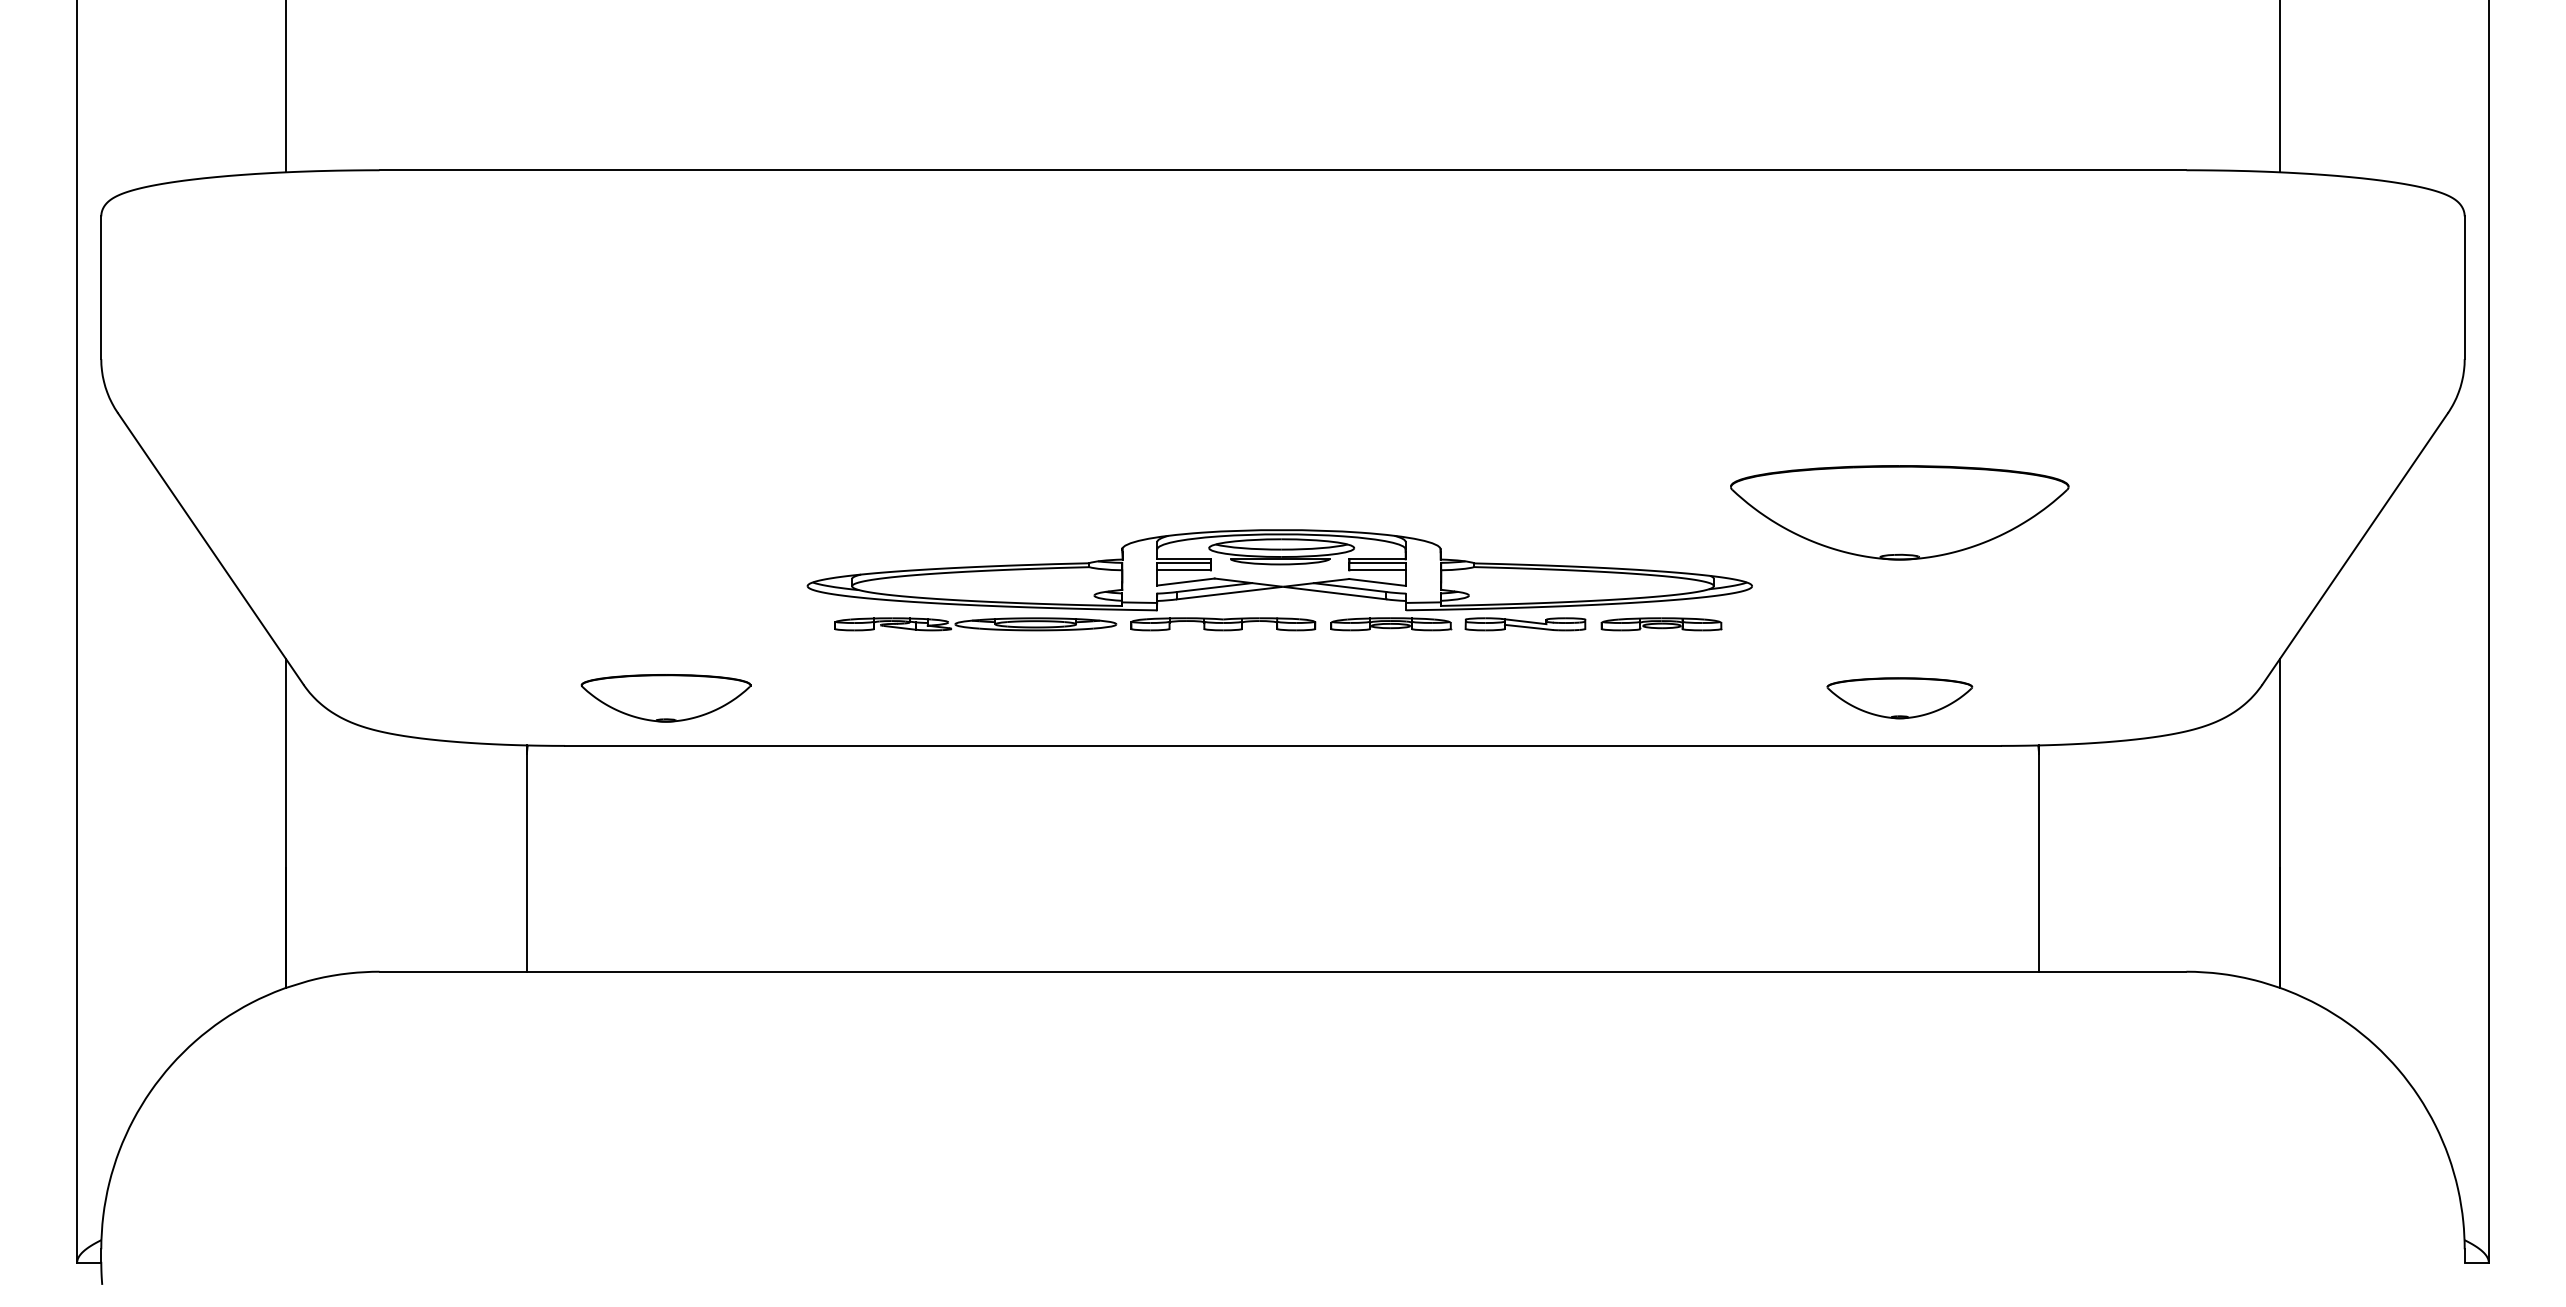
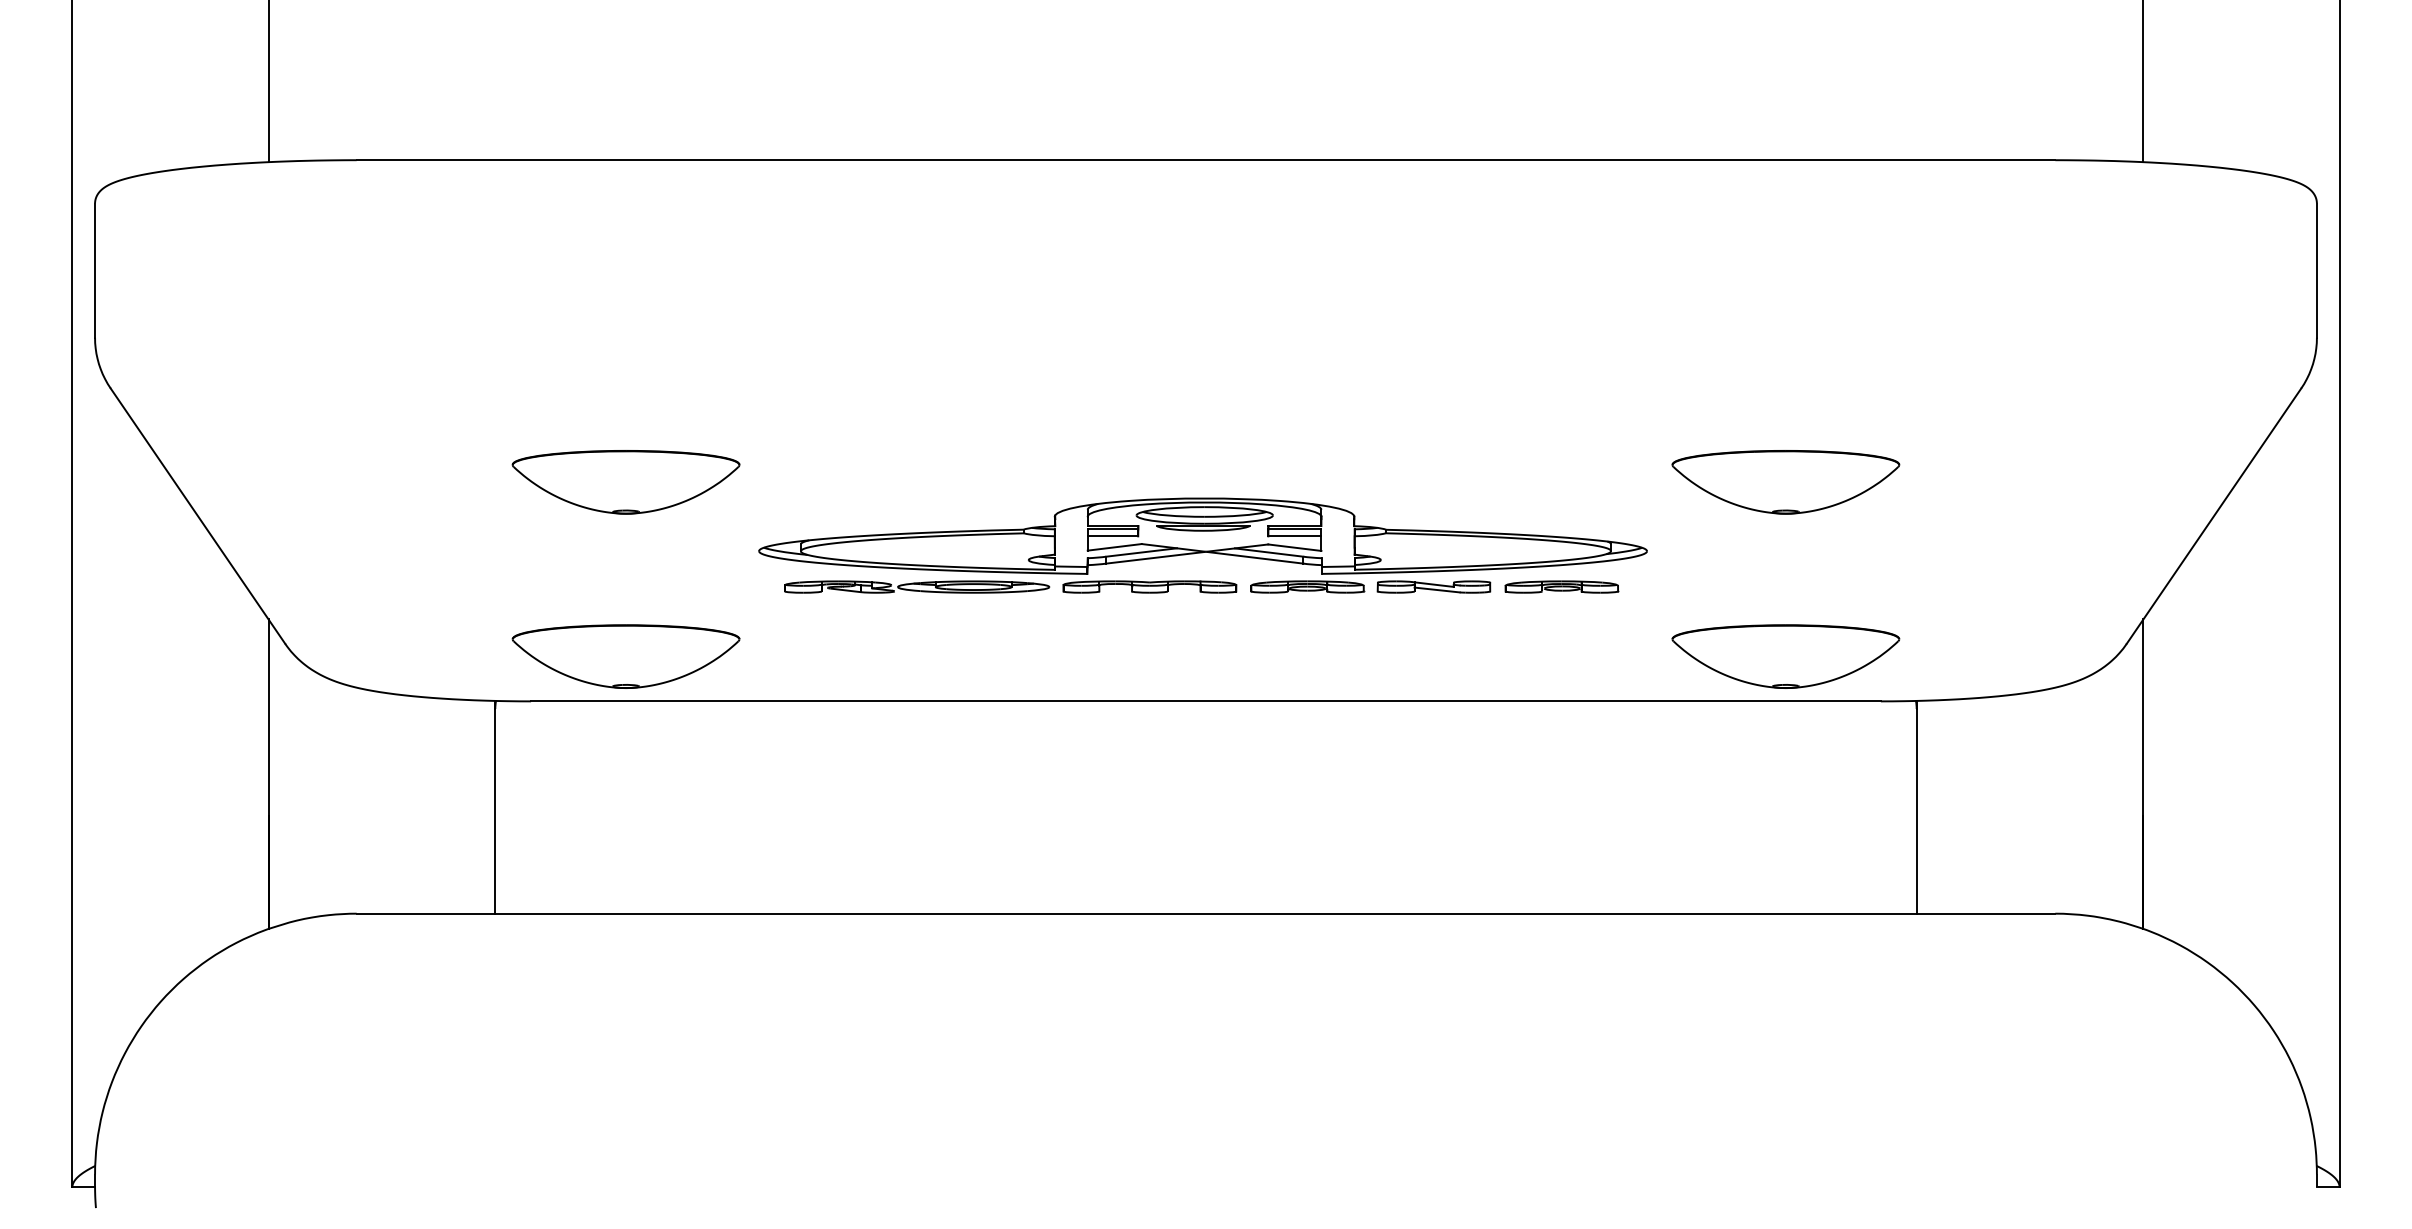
part: (665, 513) -> (625, 482), added
part: (1899, 513) -> (1785, 482), size x0.71
part: (665, 698) -> (625, 656), size x1.43
part: (1899, 698) -> (1785, 656), size x1.67

